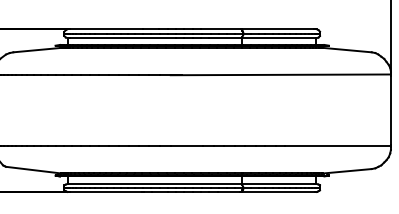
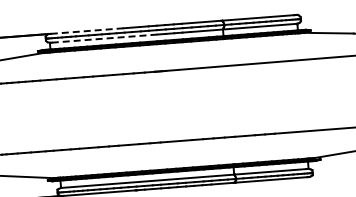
line: (106, 29) -> (87, 31), solid -> dashed
line: (123, 38) -> (105, 38), solid -> dashed

